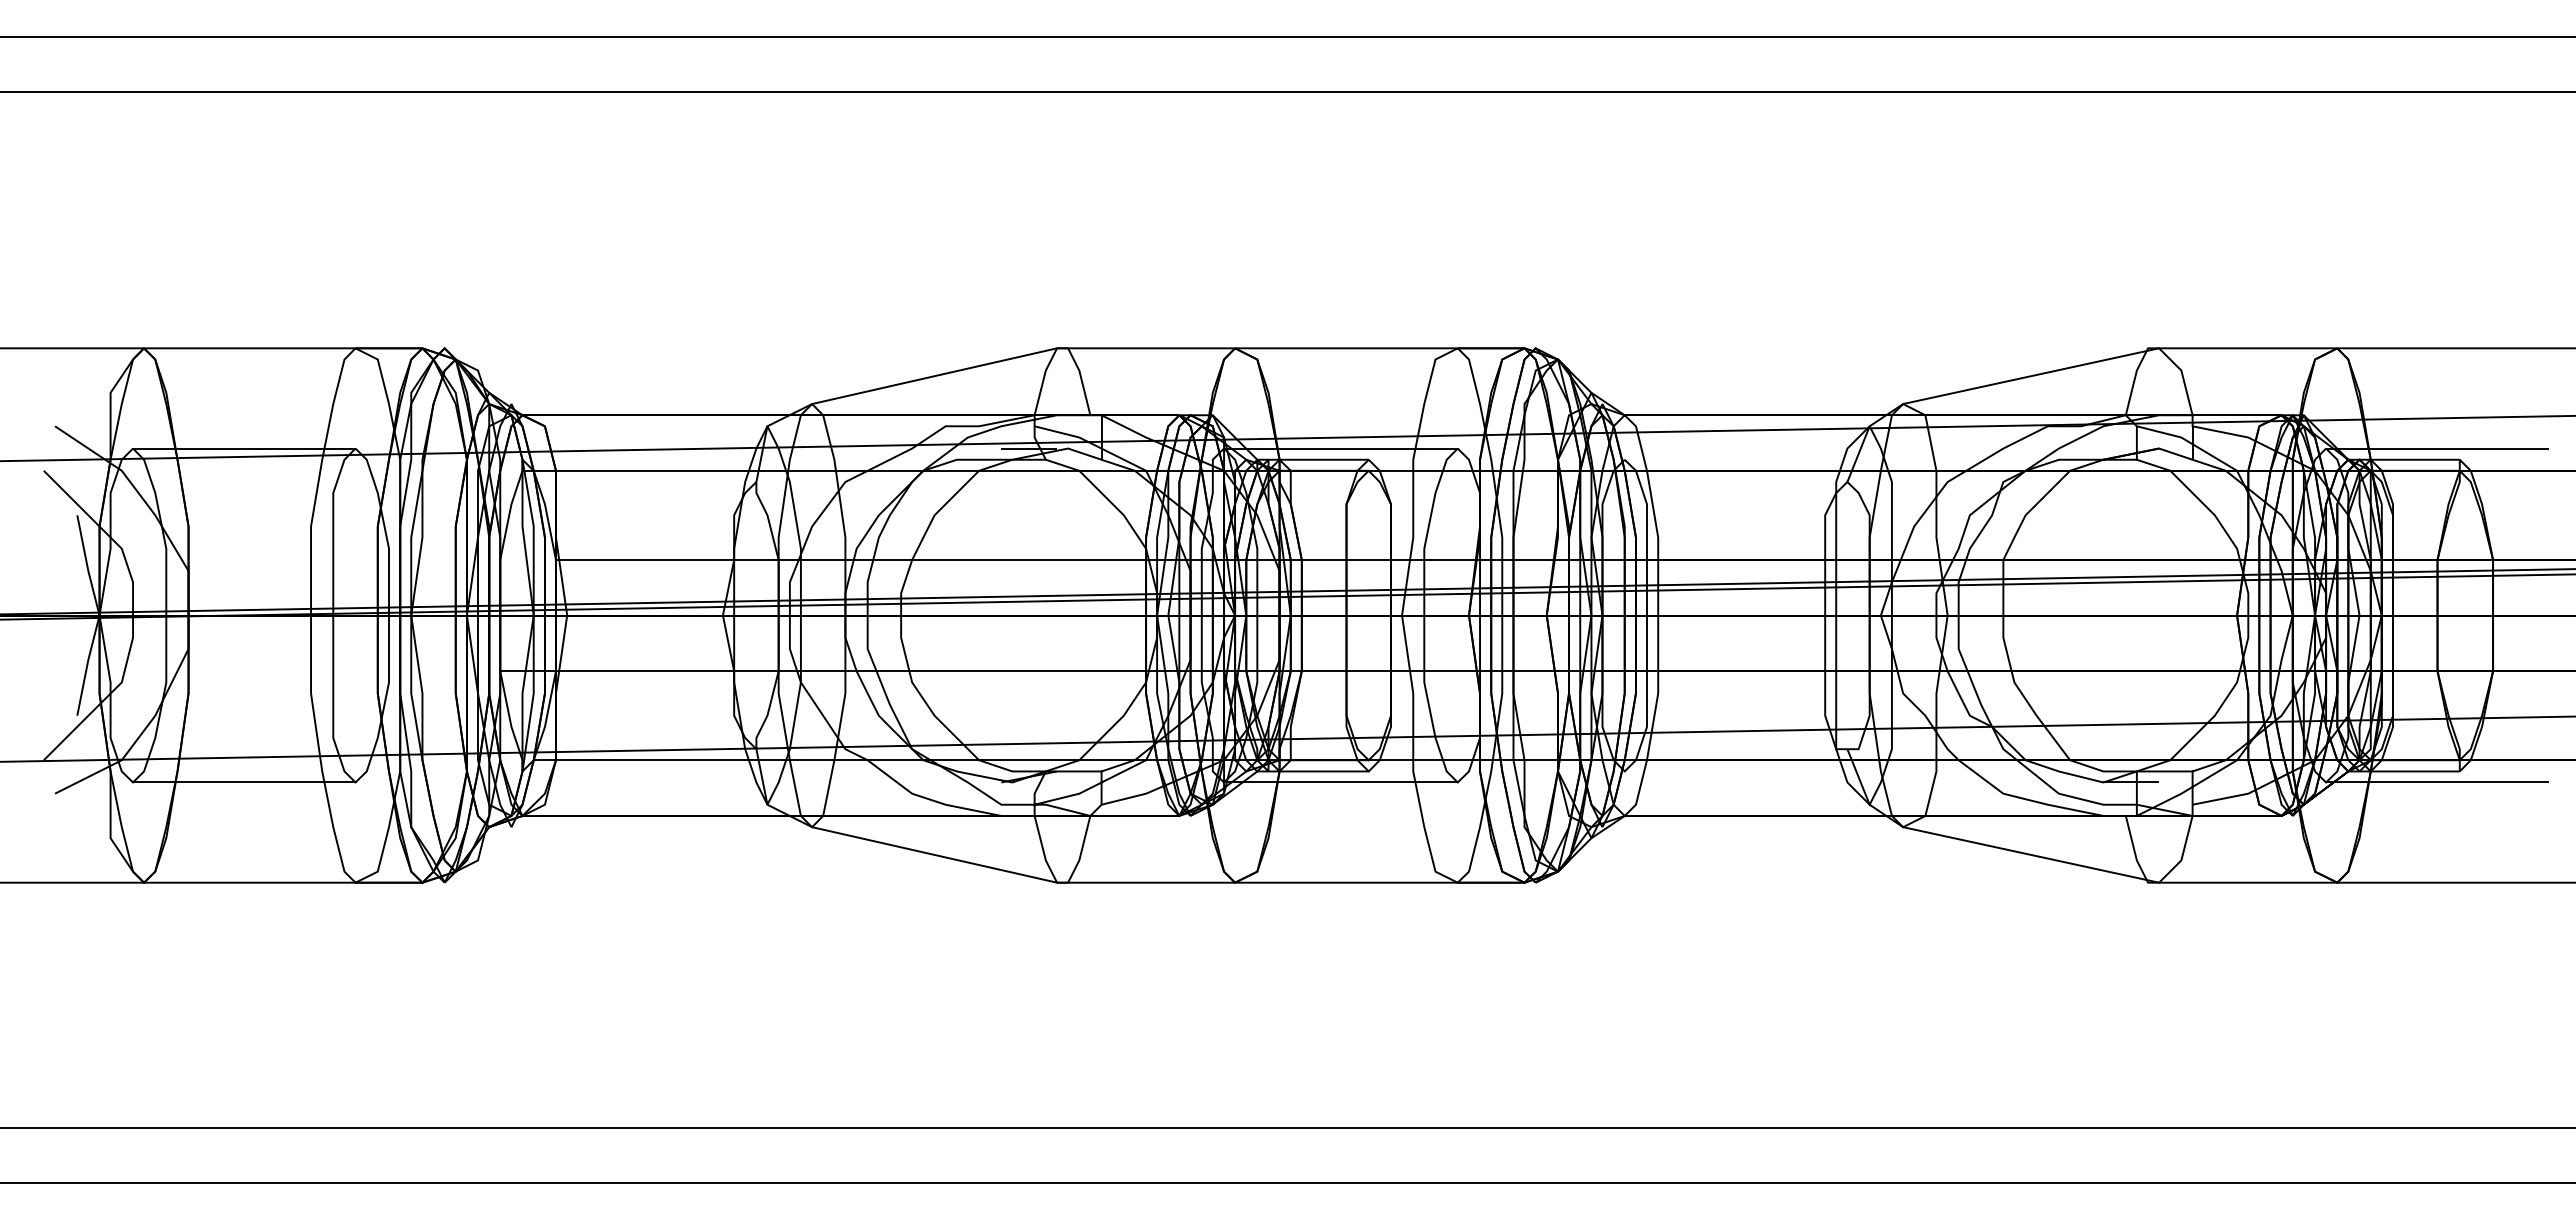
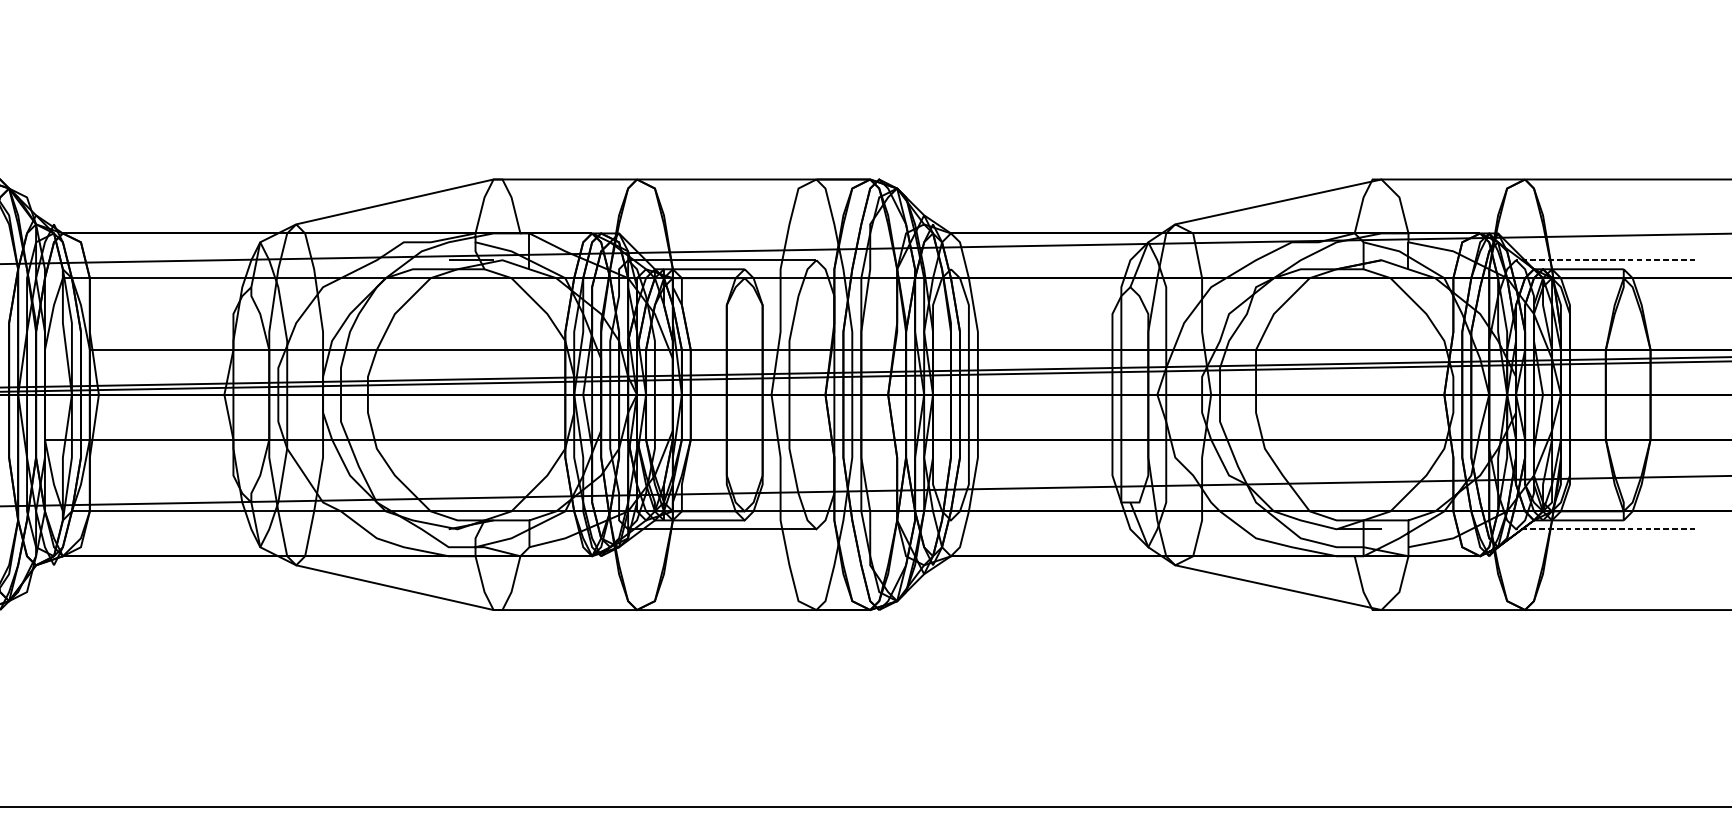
line: (2436, 448) -> (1605, 260), solid -> dashed
line: (2436, 782) -> (1605, 529), solid -> dashed

